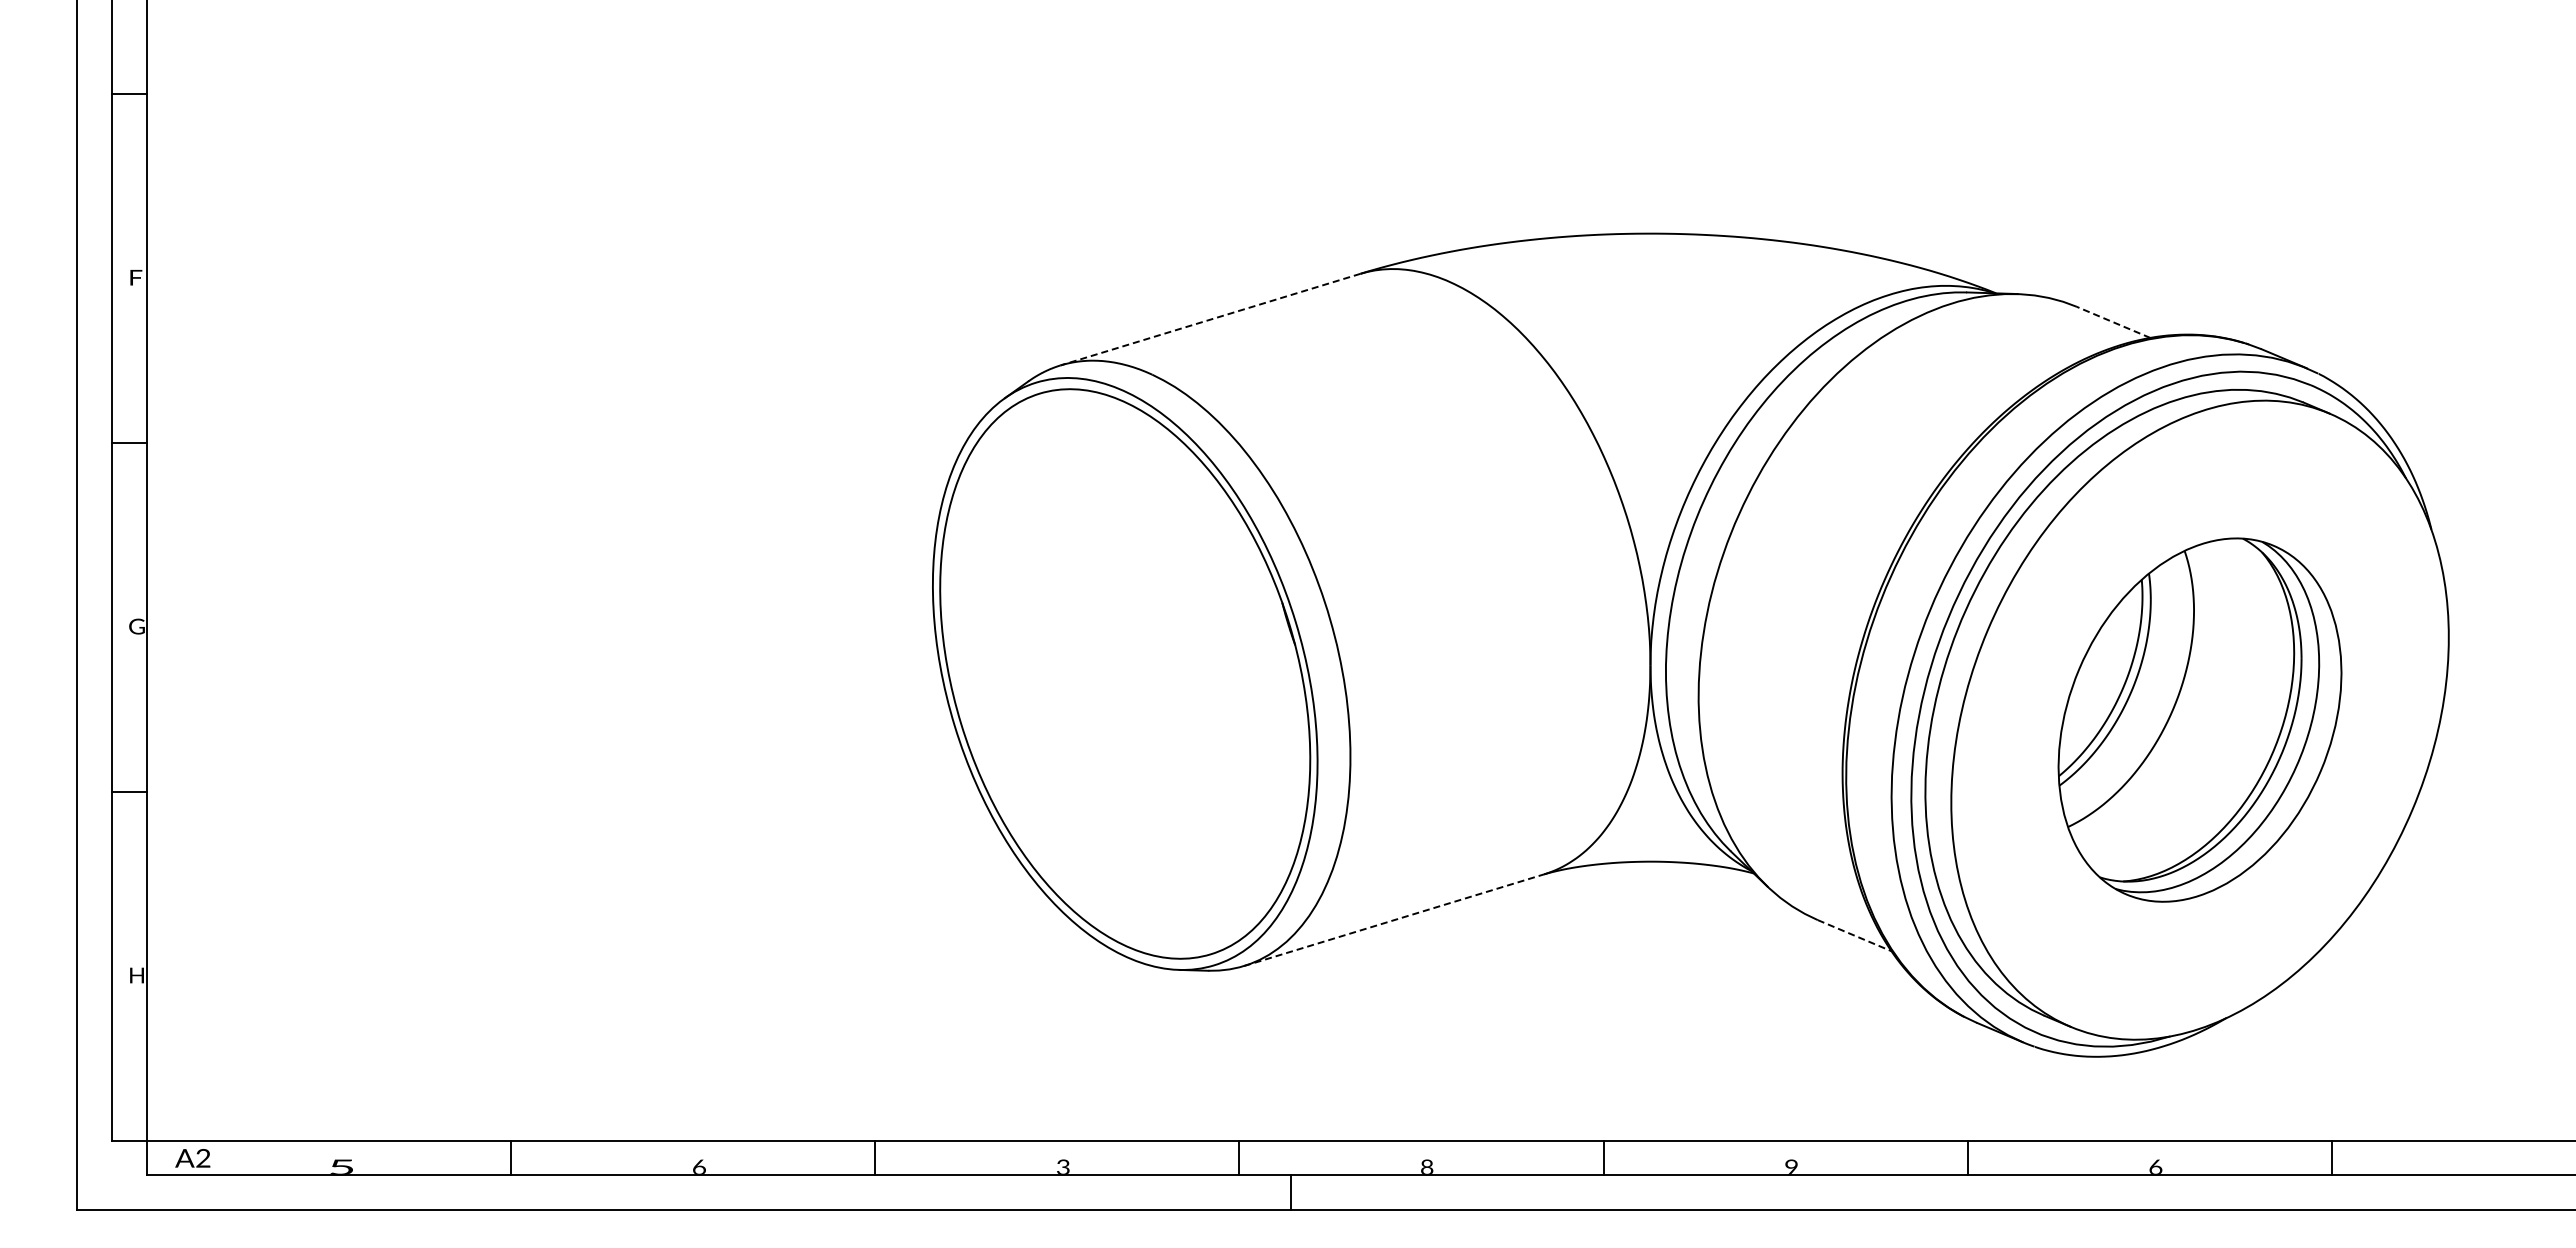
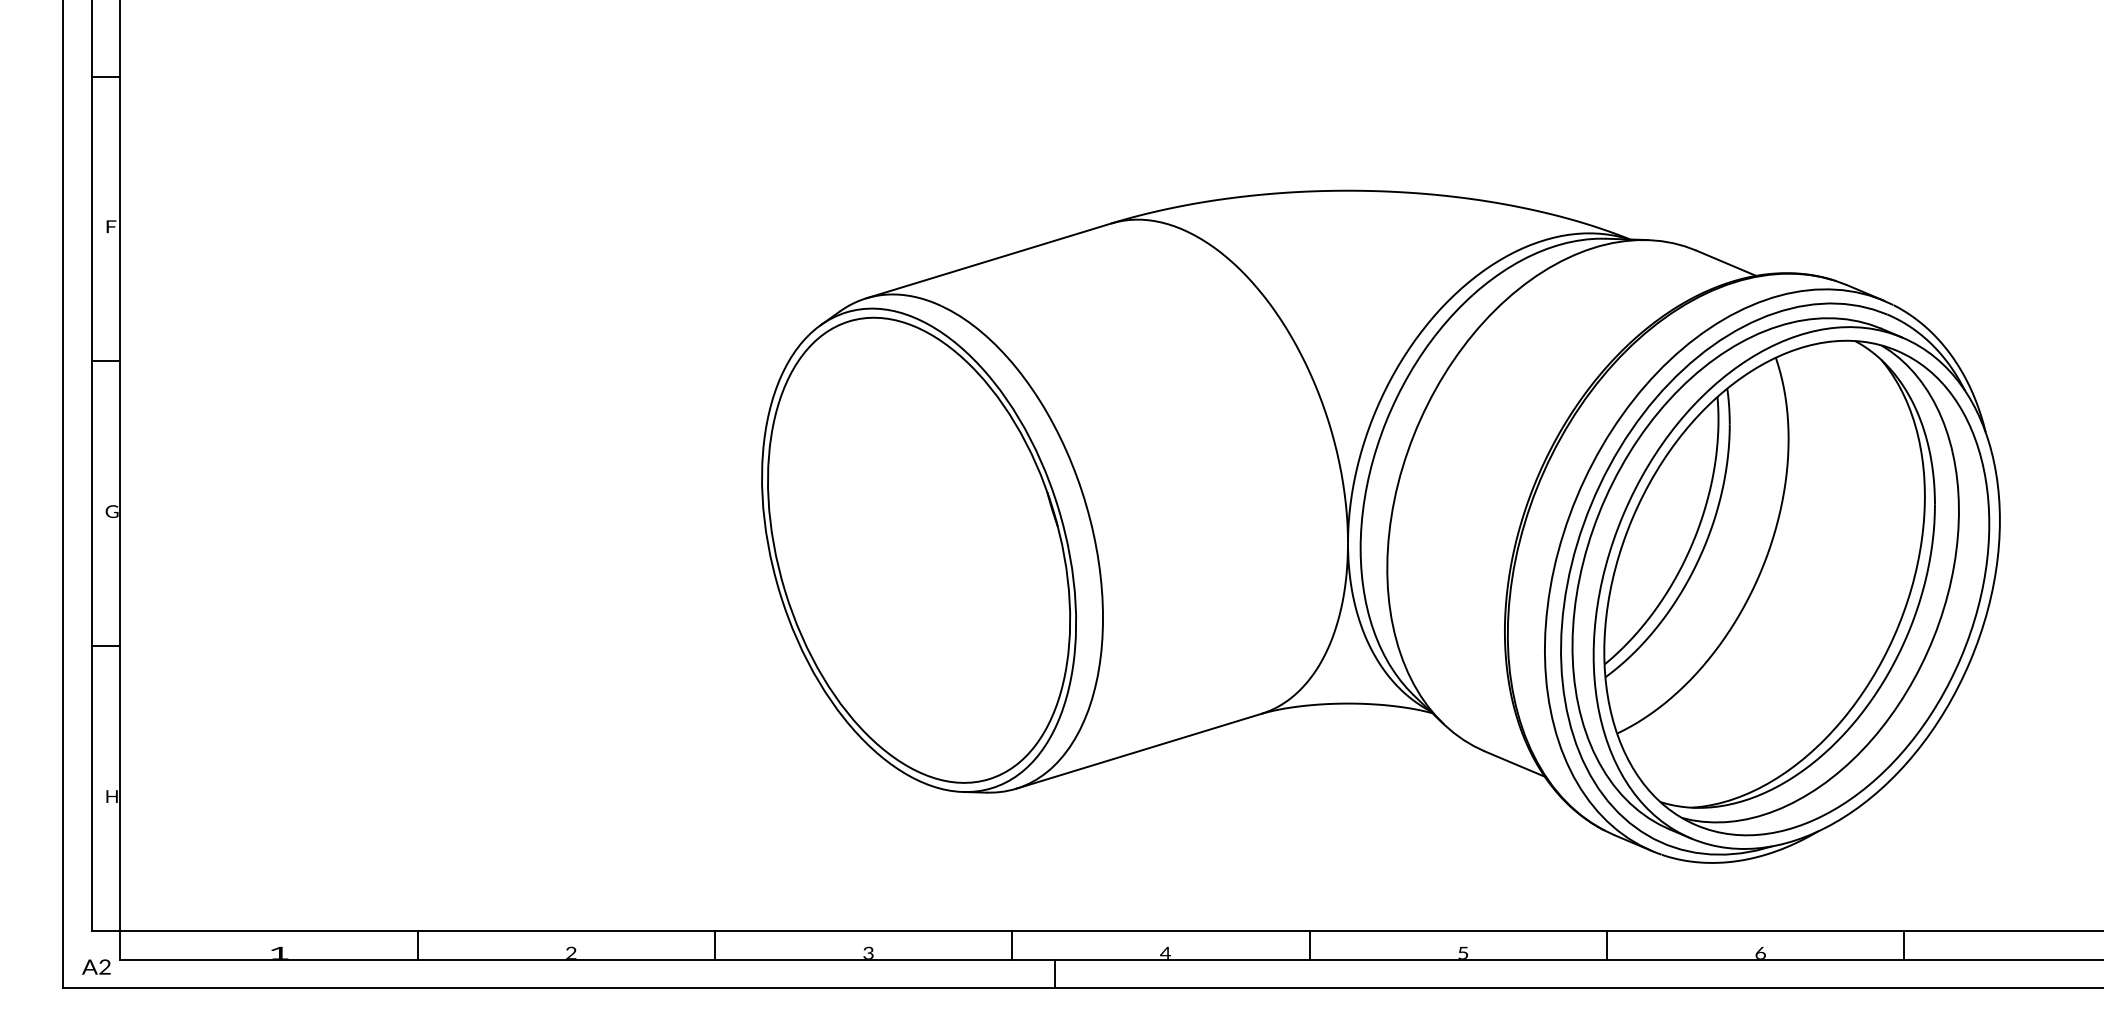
line: (1210, 319) -> (988, 260), dashed -> solid
line: (2113, 322) -> (1726, 263), dashed -> solid
part: (2199, 719) -> (1796, 587), size x1.67
line: (1394, 920) -> (1138, 751), dashed -> solid
line: (1855, 935) -> (1515, 763), dashed -> solid
text: (192, 1158) -> (96, 967), moved
text: (341, 1166) -> (279, 952), 5 -> 1
text: (699, 1166) -> (571, 952), 6 -> 2
text: (1426, 1166) -> (1165, 952), 8 -> 4
text: (1791, 1166) -> (1463, 952), 9 -> 5

